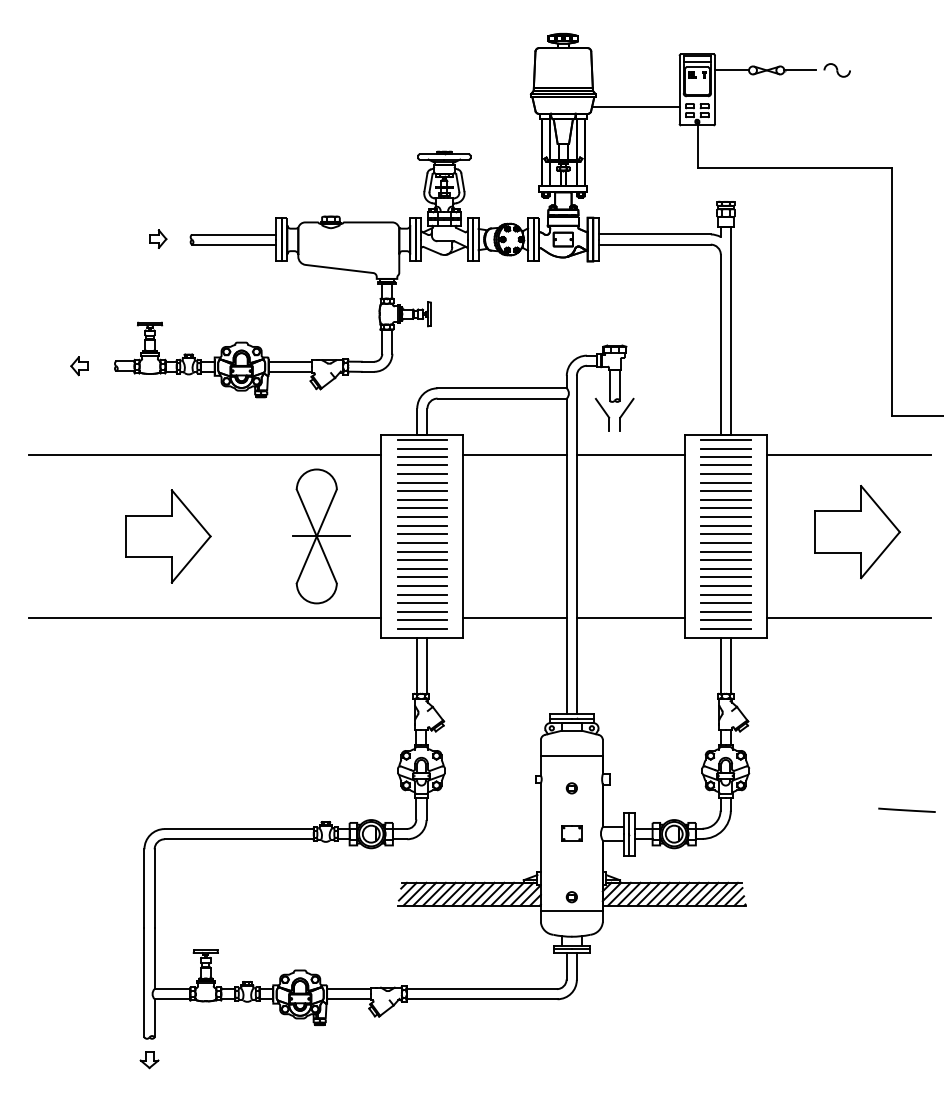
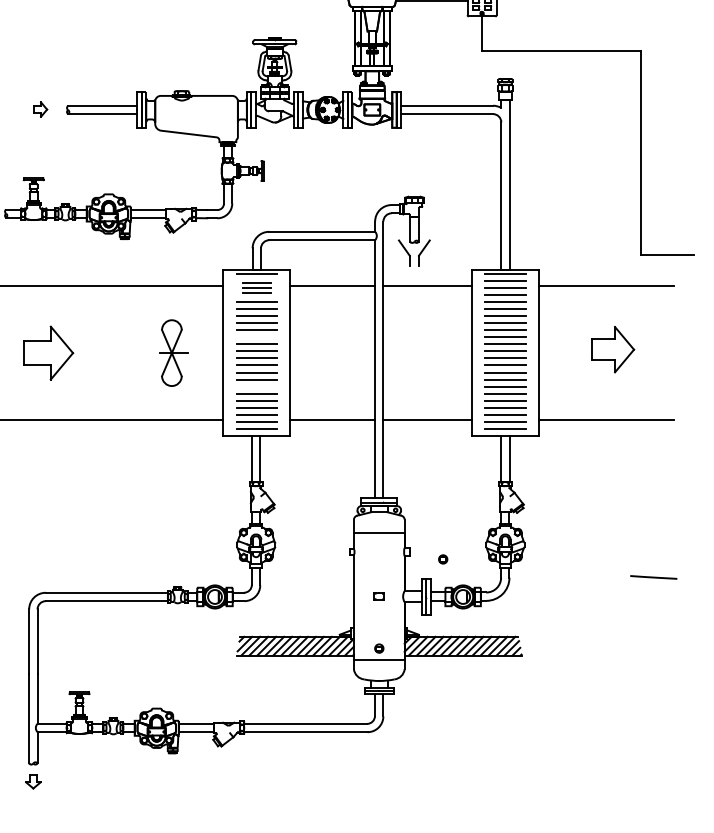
part: (422, 456) -> (256, 287), size x0.7
line: (421, 517) -> (256, 337), removed
part: (857, 532) -> (613, 349), size x0.6
part: (168, 536) -> (48, 353), size x0.7
part: (321, 536) -> (174, 353), size x0.6
line: (421, 577) -> (256, 386), removed
part: (571, 788) -> (442, 559), moved
part: (571, 833) -> (378, 596), size x0.6

